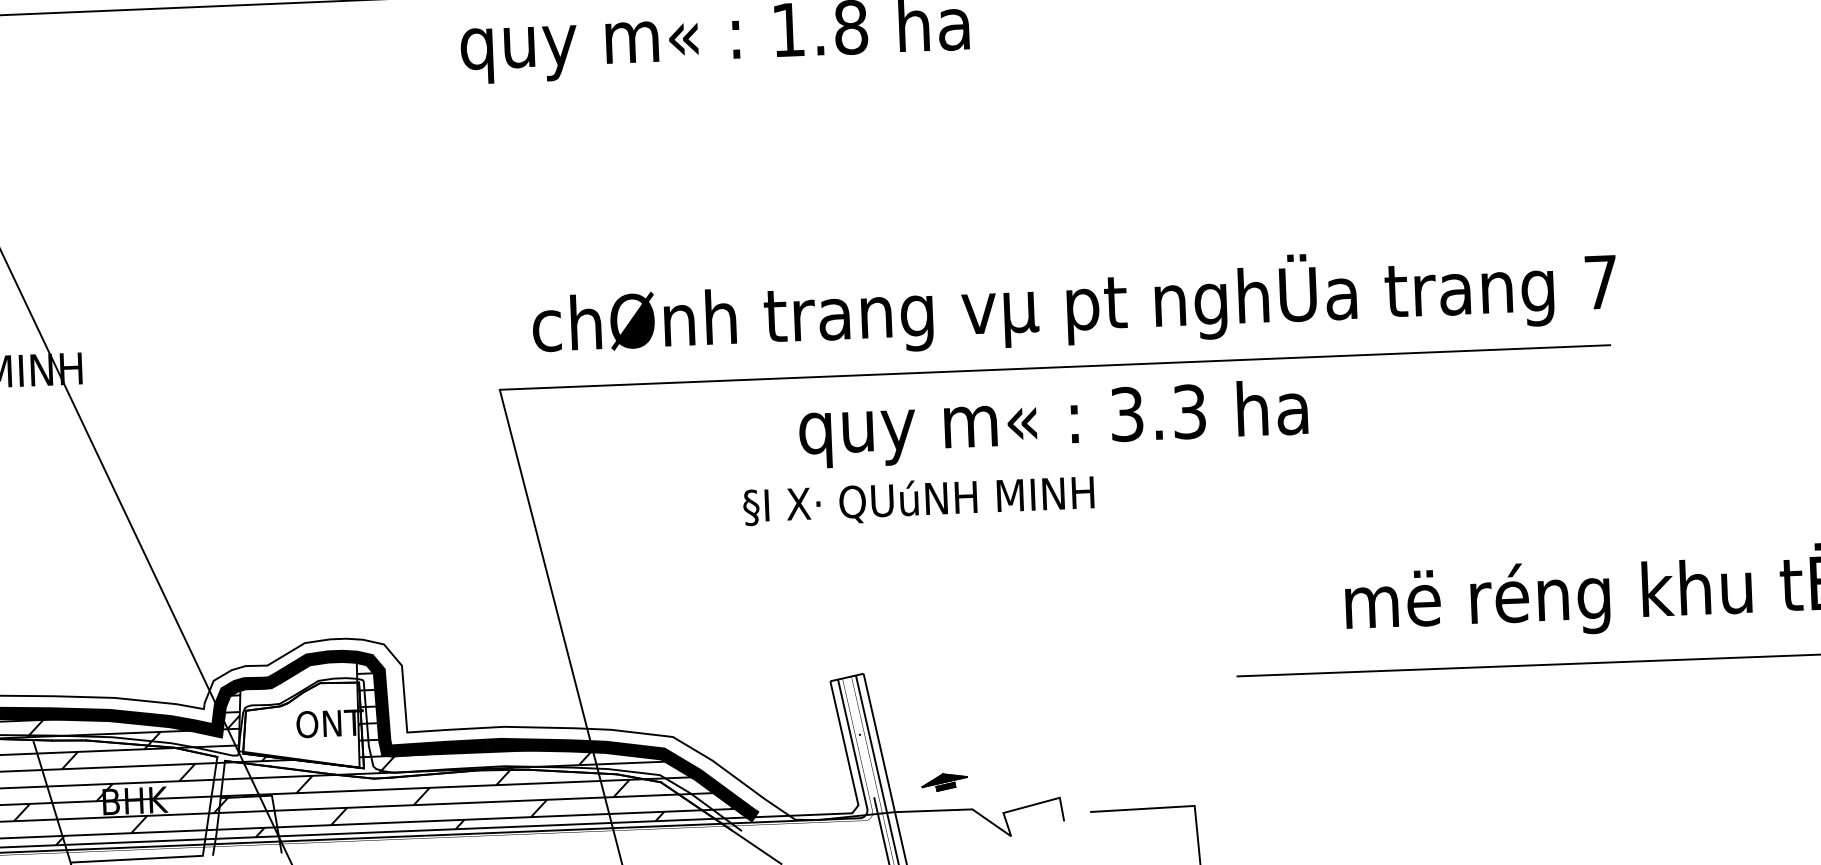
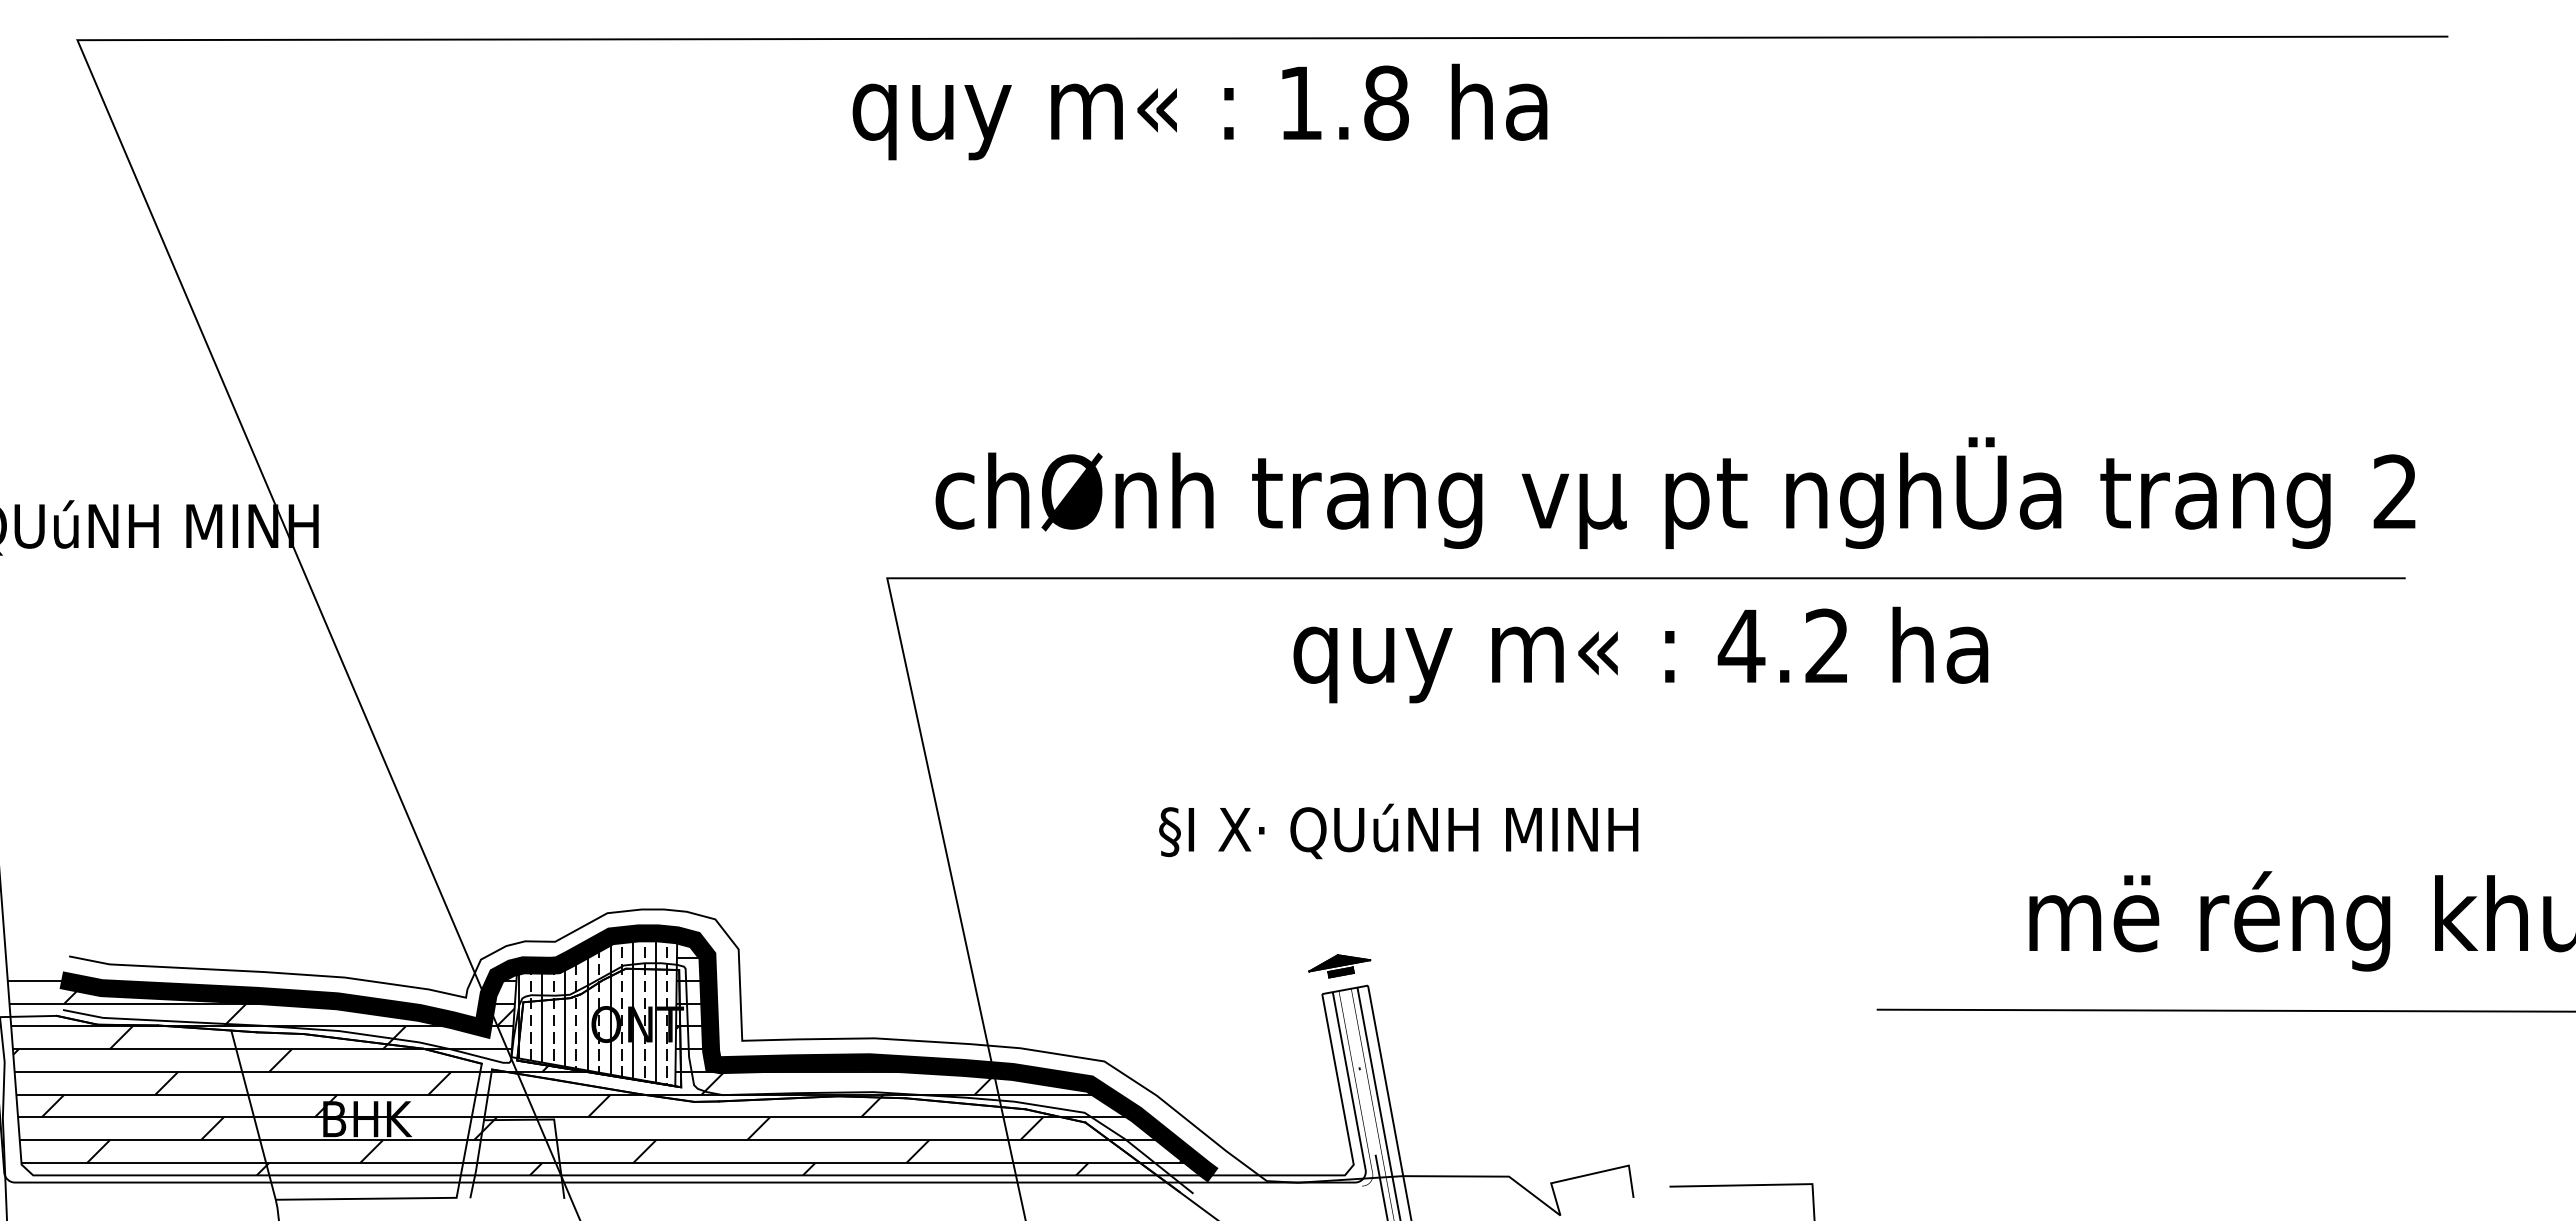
text: (1600, 281) -> (2394, 491), 7 -> 2
text: (1156, 412) -> (1782, 645), 3.3 -> 4.2
text: (918, 500) -> (1398, 831), moved
hatch: (297, 713) -> (593, 1008), added
part: (944, 782) -> (1339, 966), moved

